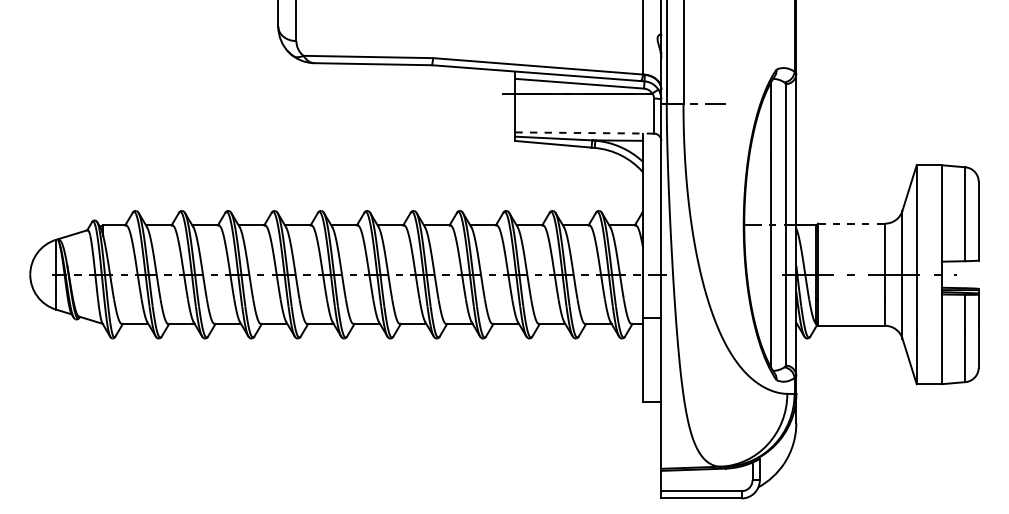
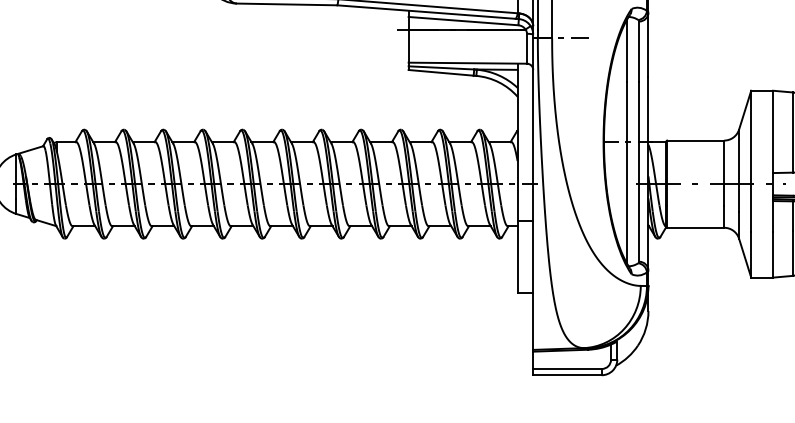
line: (585, 133) -> (468, 63), dashed -> solid
line: (852, 223) -> (696, 140), dashed -> solid

